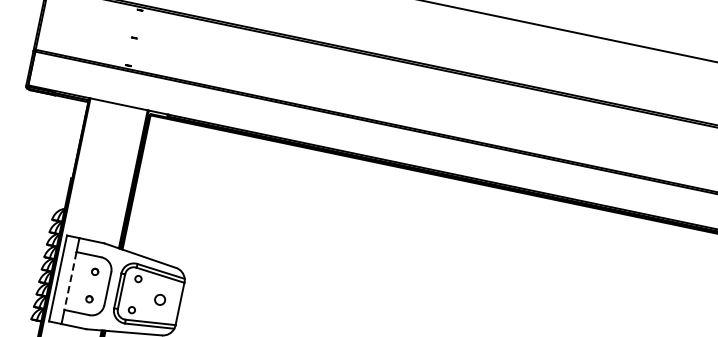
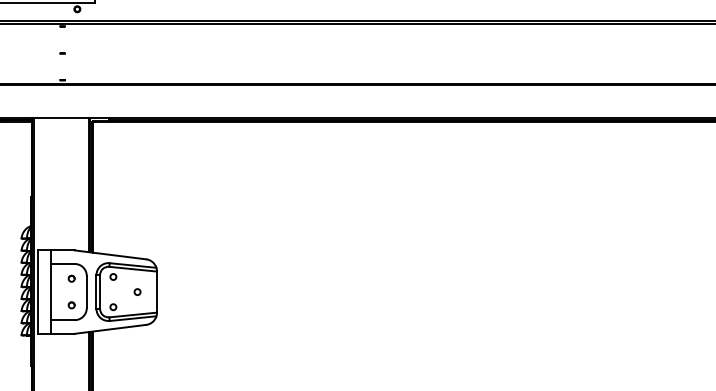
line: (70, 281) -> (50, 292), dashed -> solid
circle: (160, 299) -> (137, 291), size x0.62

